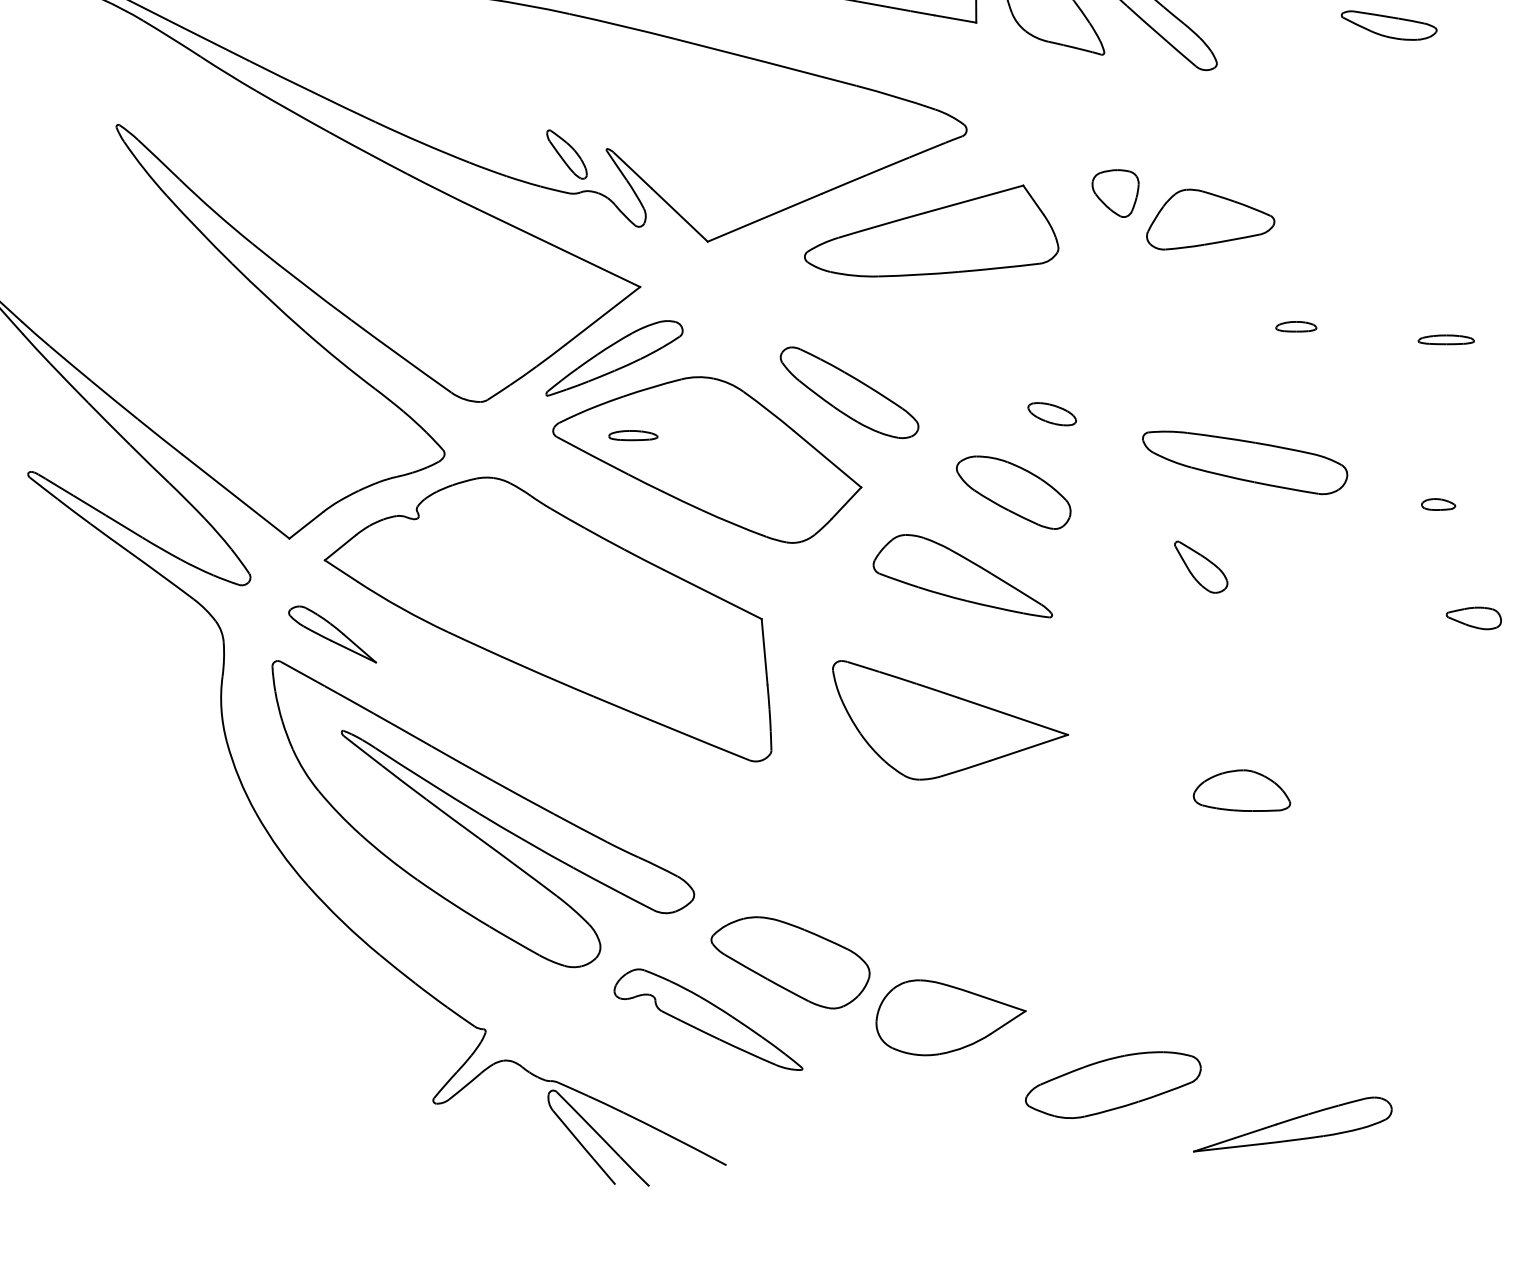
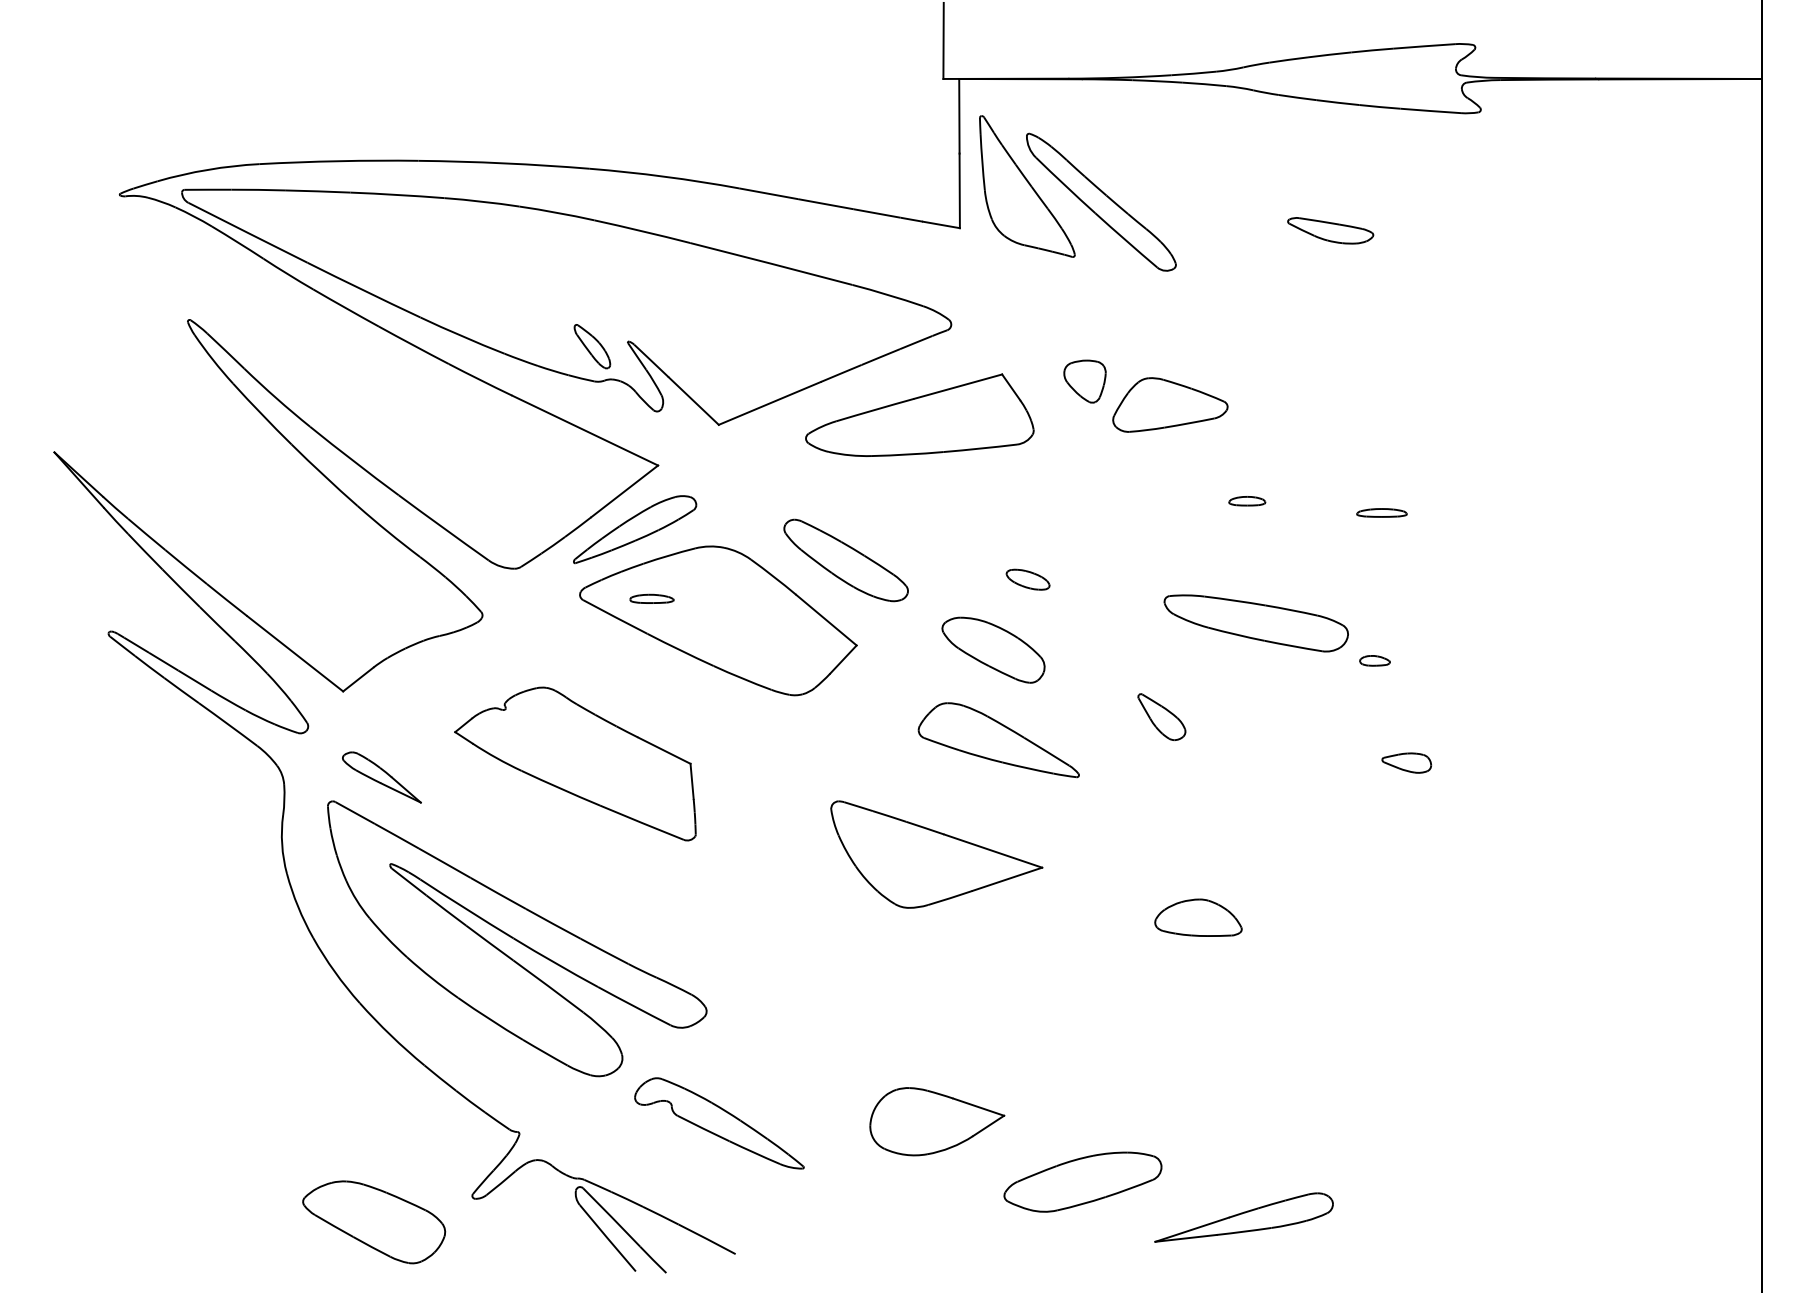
part: (1244, 462) -> (1255, 623), moved
part: (962, 576) -> (998, 740), moved
part: (548, 618) -> (575, 763), size x0.6
part: (790, 962) -> (374, 1222), moved

